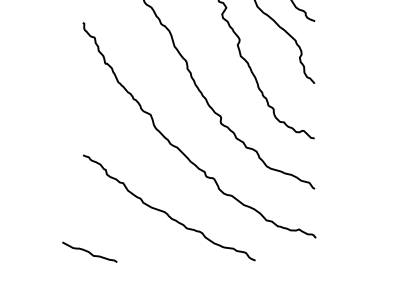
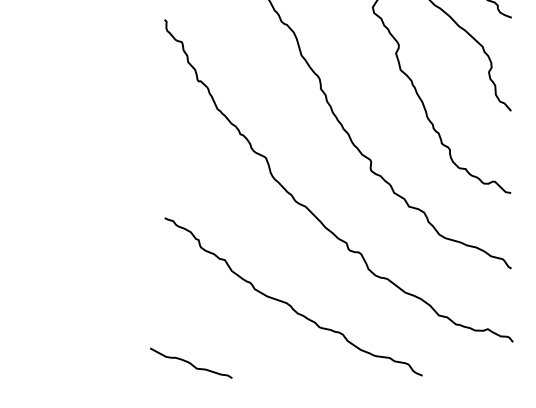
curve: (89, 251) -> (190, 362), moved

